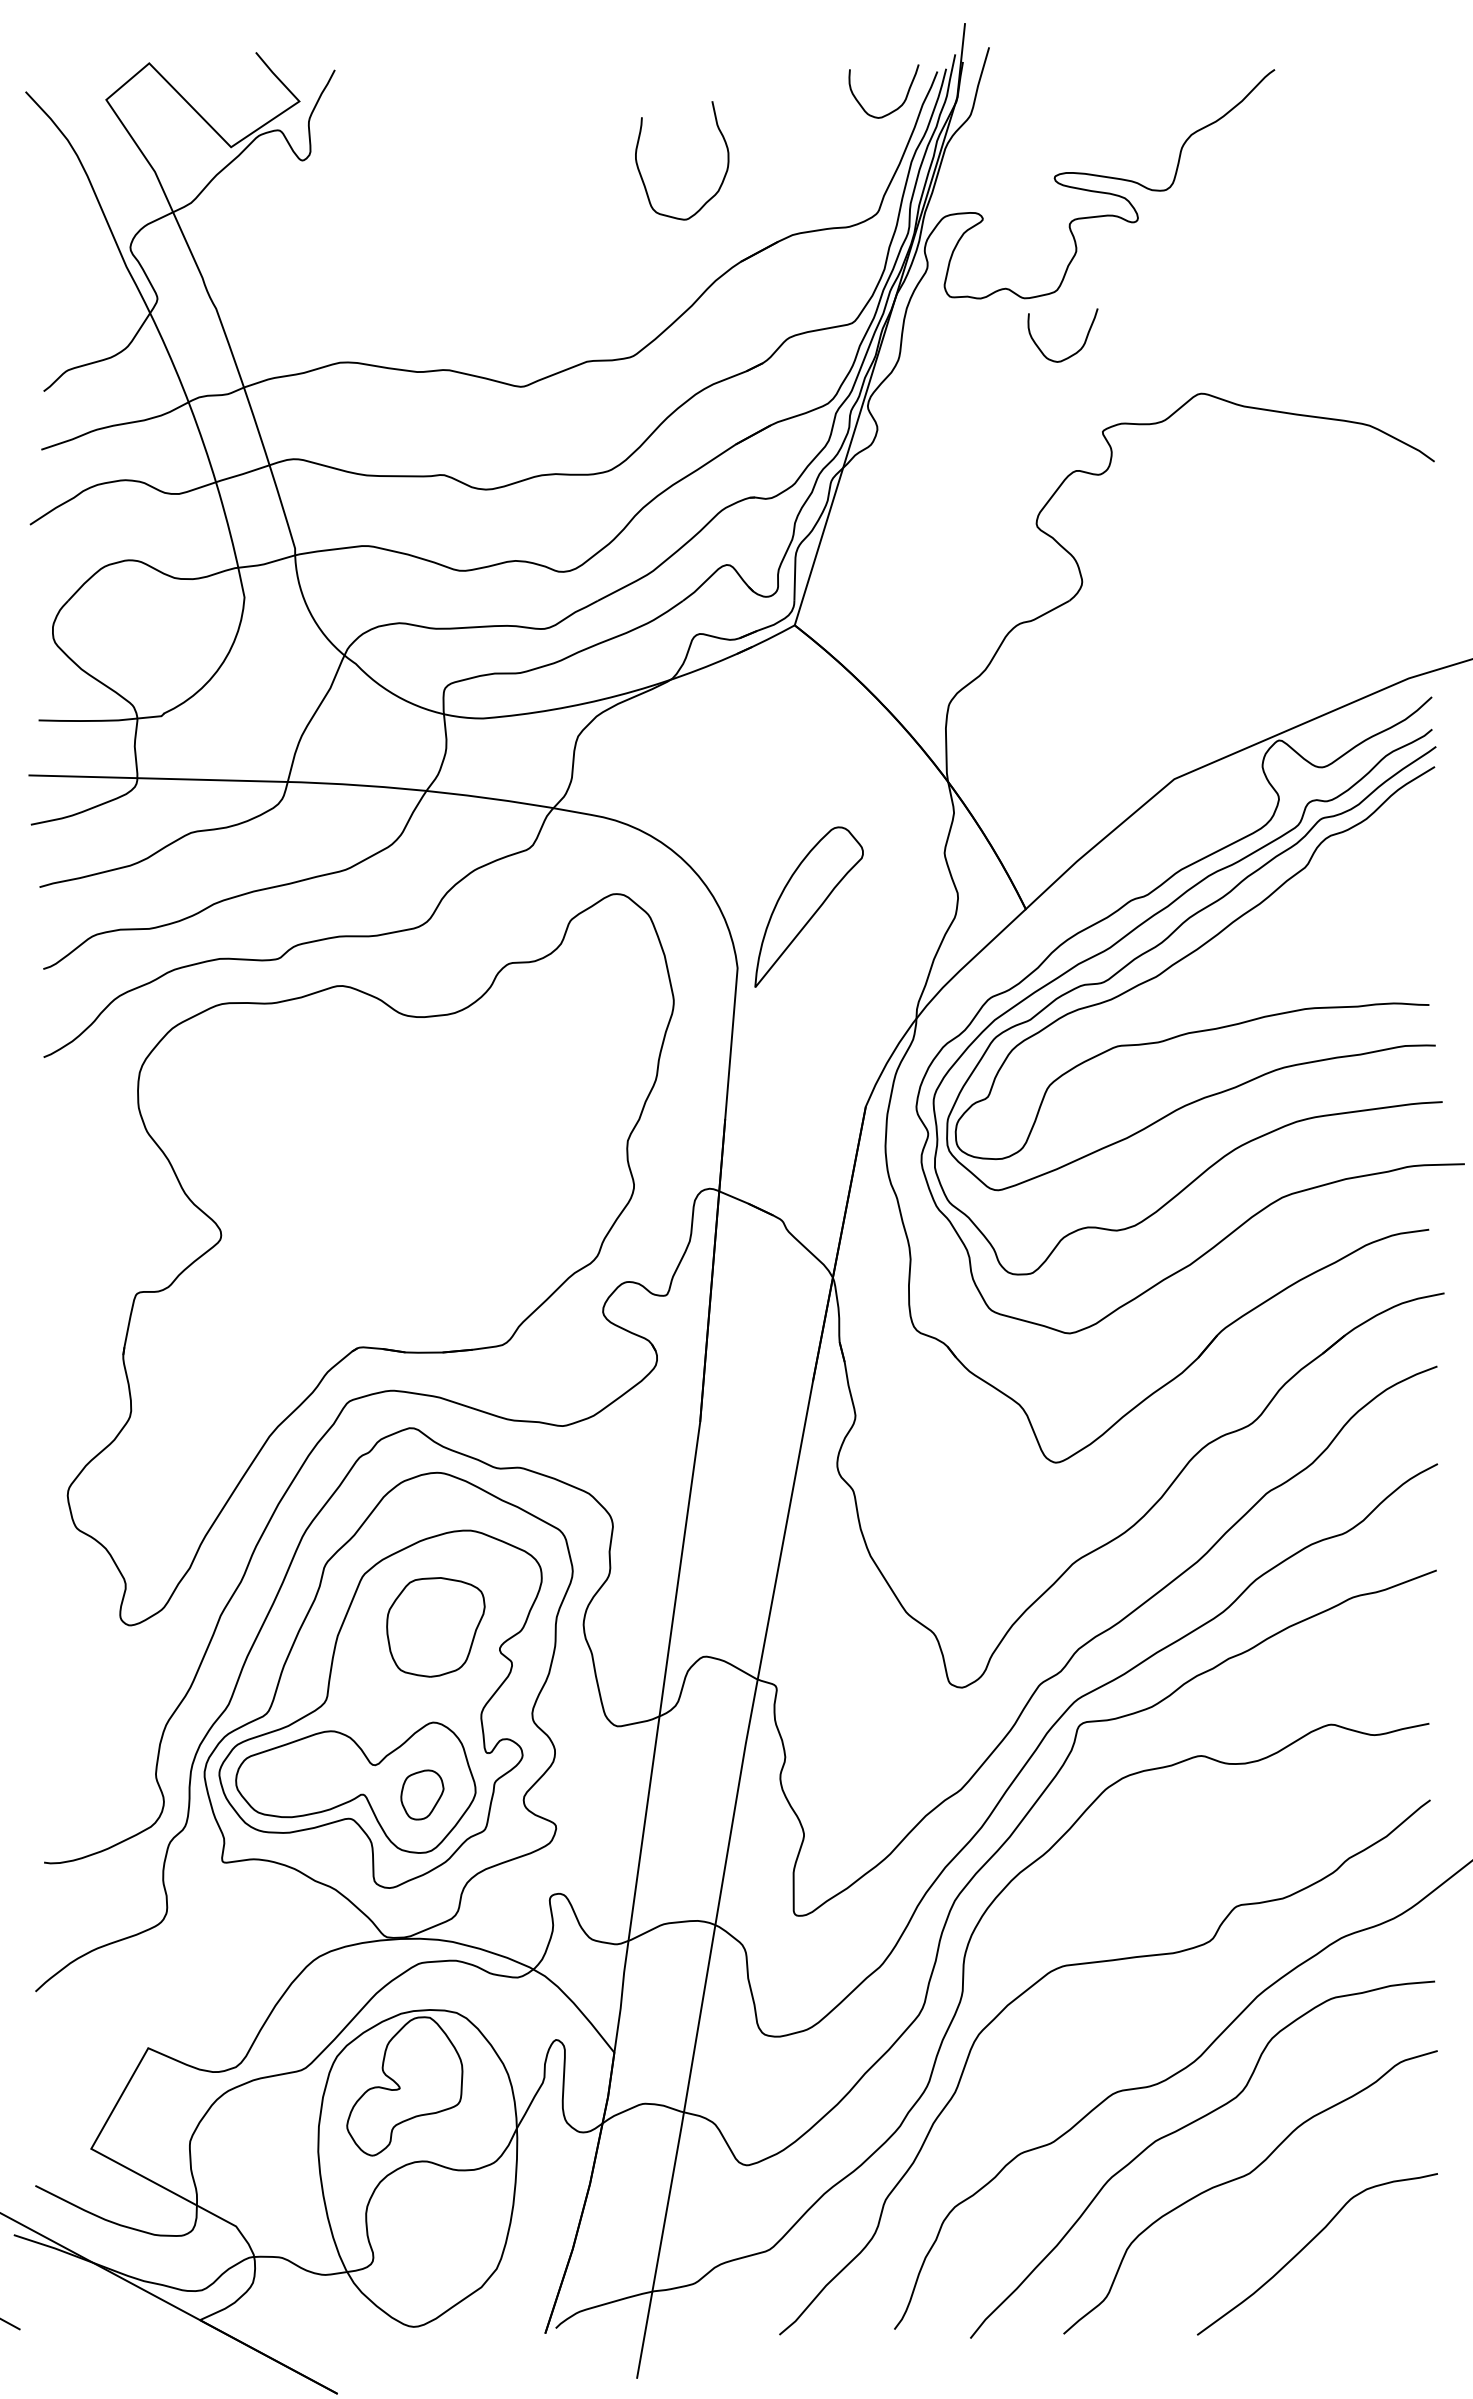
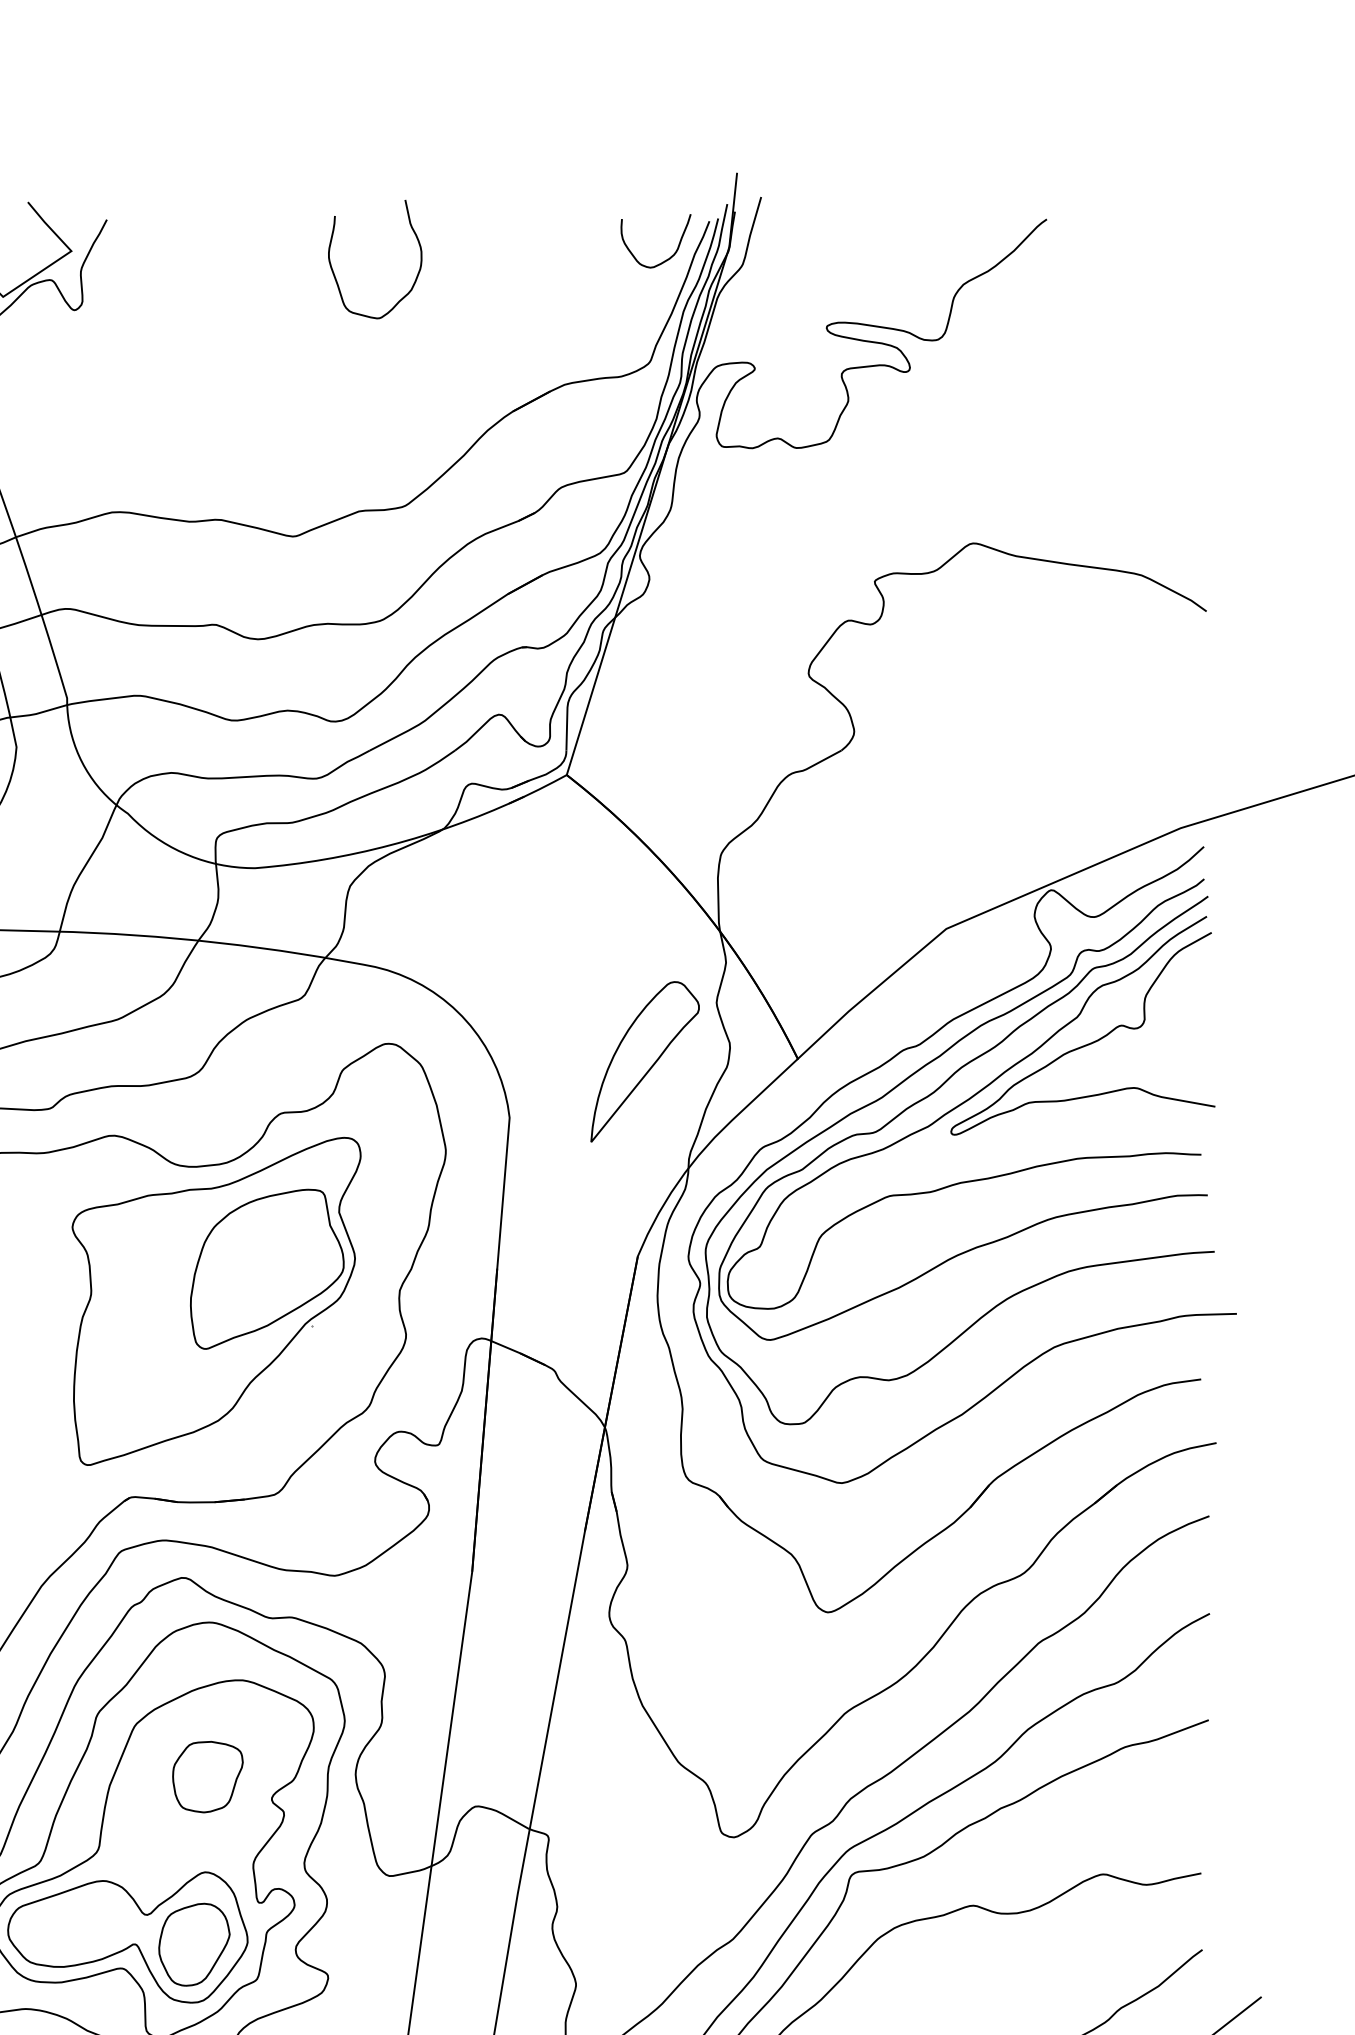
curve: (642, 176) -> (335, 275), moved
curve: (1073, 353) -> (845, 503), removed
curve: (1316, 893) -> (1088, 1043), added
part: (808, 906) -> (644, 1061), moved
part: (444, 1151) -> (216, 1301), added
part: (435, 1627) -> (207, 1777), size x0.71
part: (422, 1794) -> (194, 1944), size x1.67

